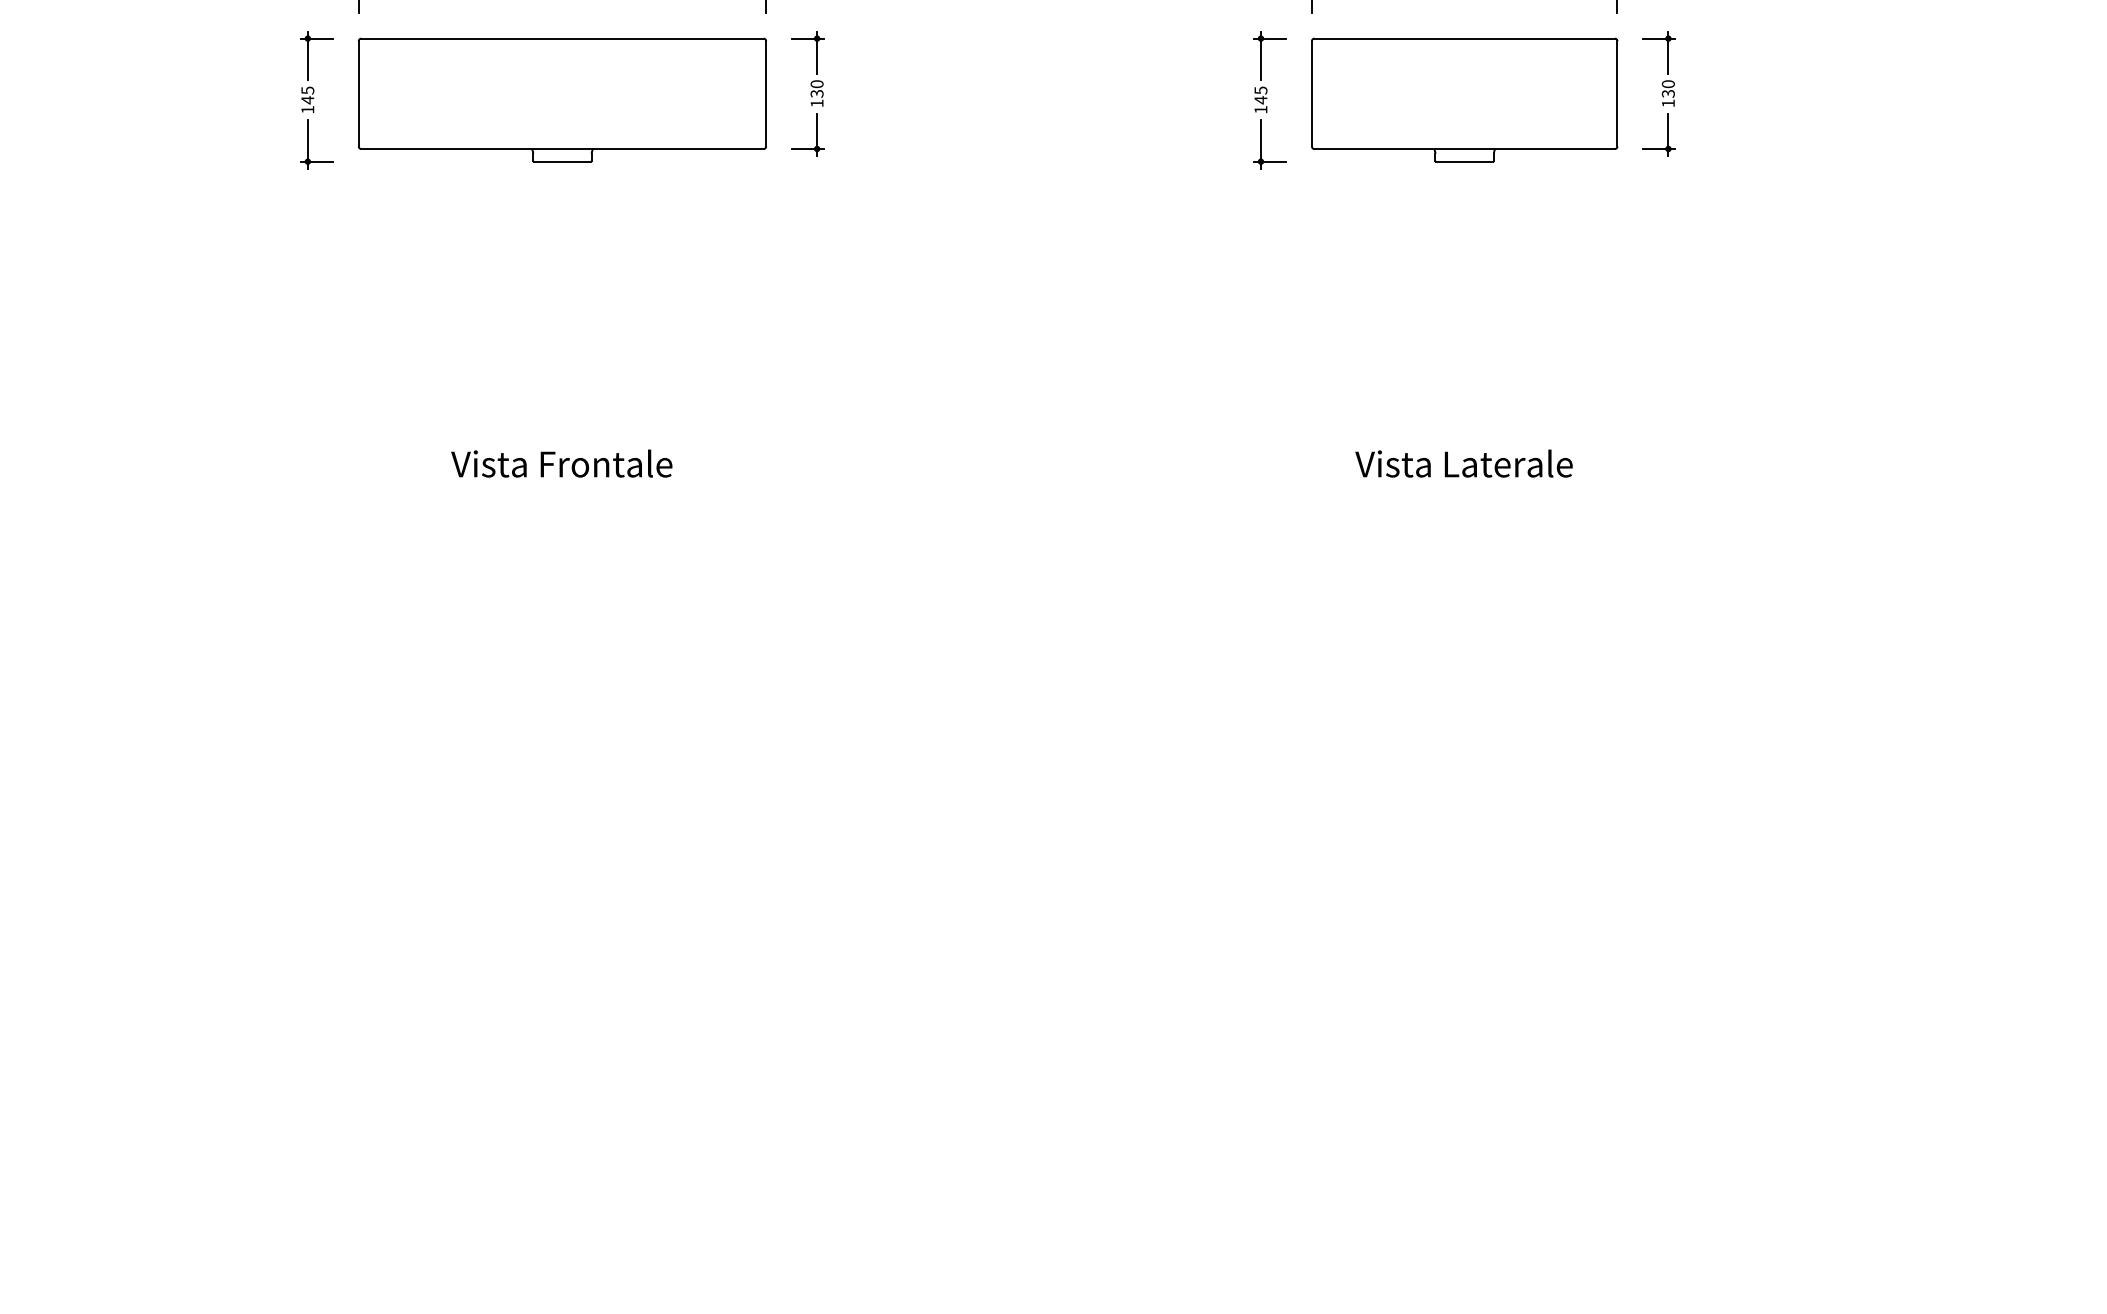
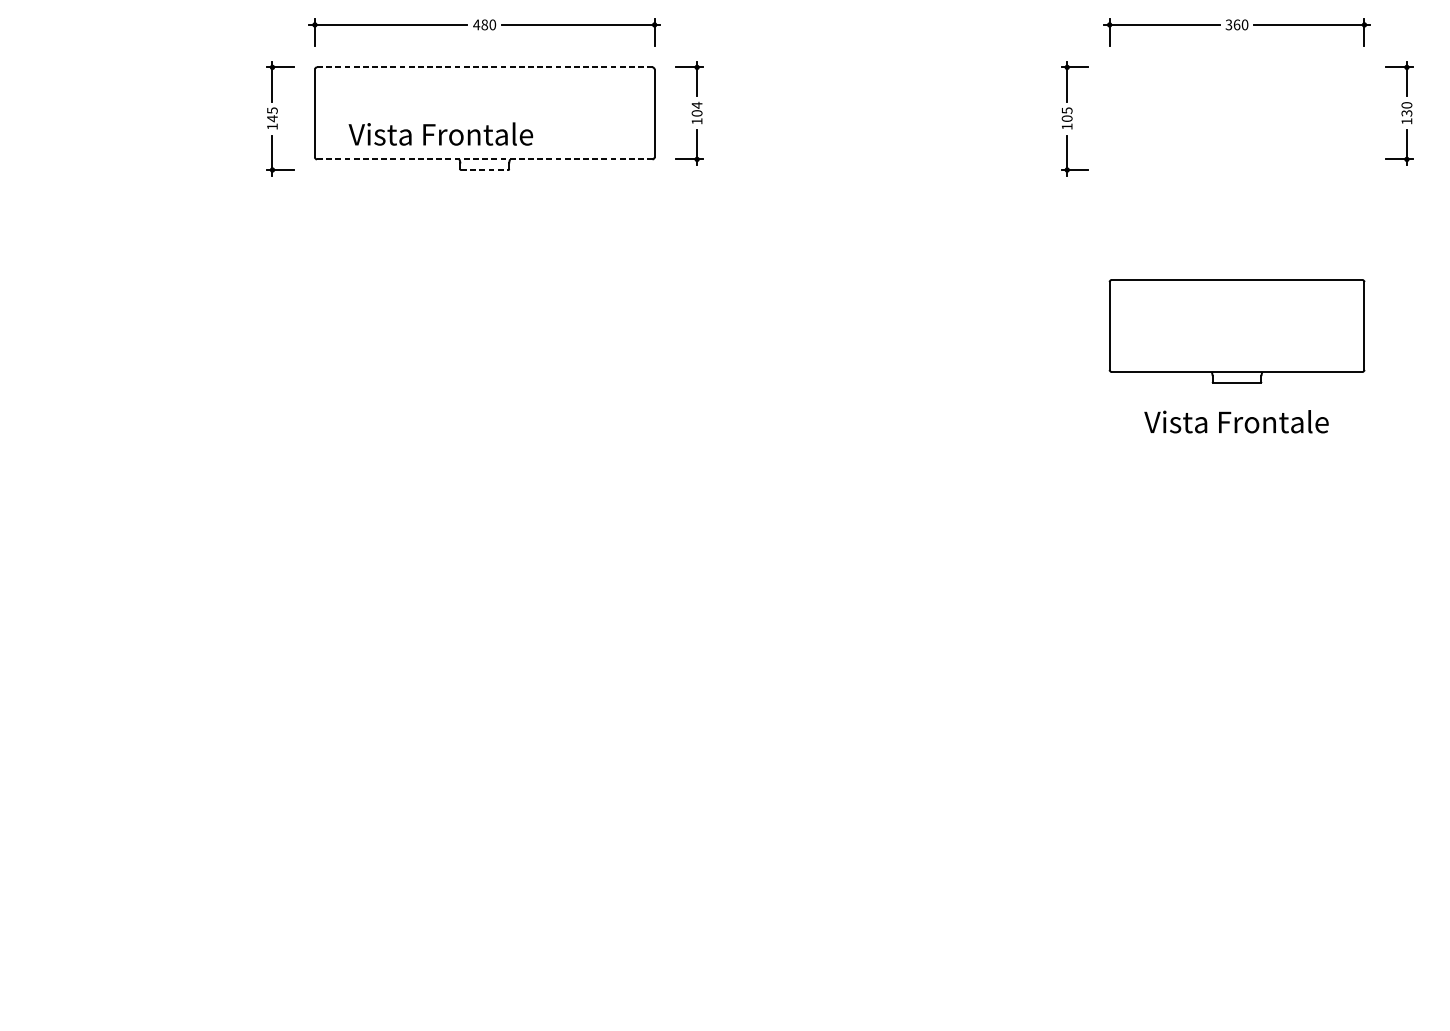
line: (562, 38) -> (484, 67), solid -> dashed
text: (816, 88) -> (696, 108), 130 -> 104
part: (1464, 99) -> (1236, 330), moved
text: (1260, 100) -> (1066, 118), 145 -> 105
line: (562, 149) -> (484, 159), solid -> dashed
line: (562, 161) -> (484, 169), solid -> dashed
text: (561, 463) -> (440, 133), moved
text: (1463, 463) -> (1236, 421), Vista Laterale -> Vista Frontale

